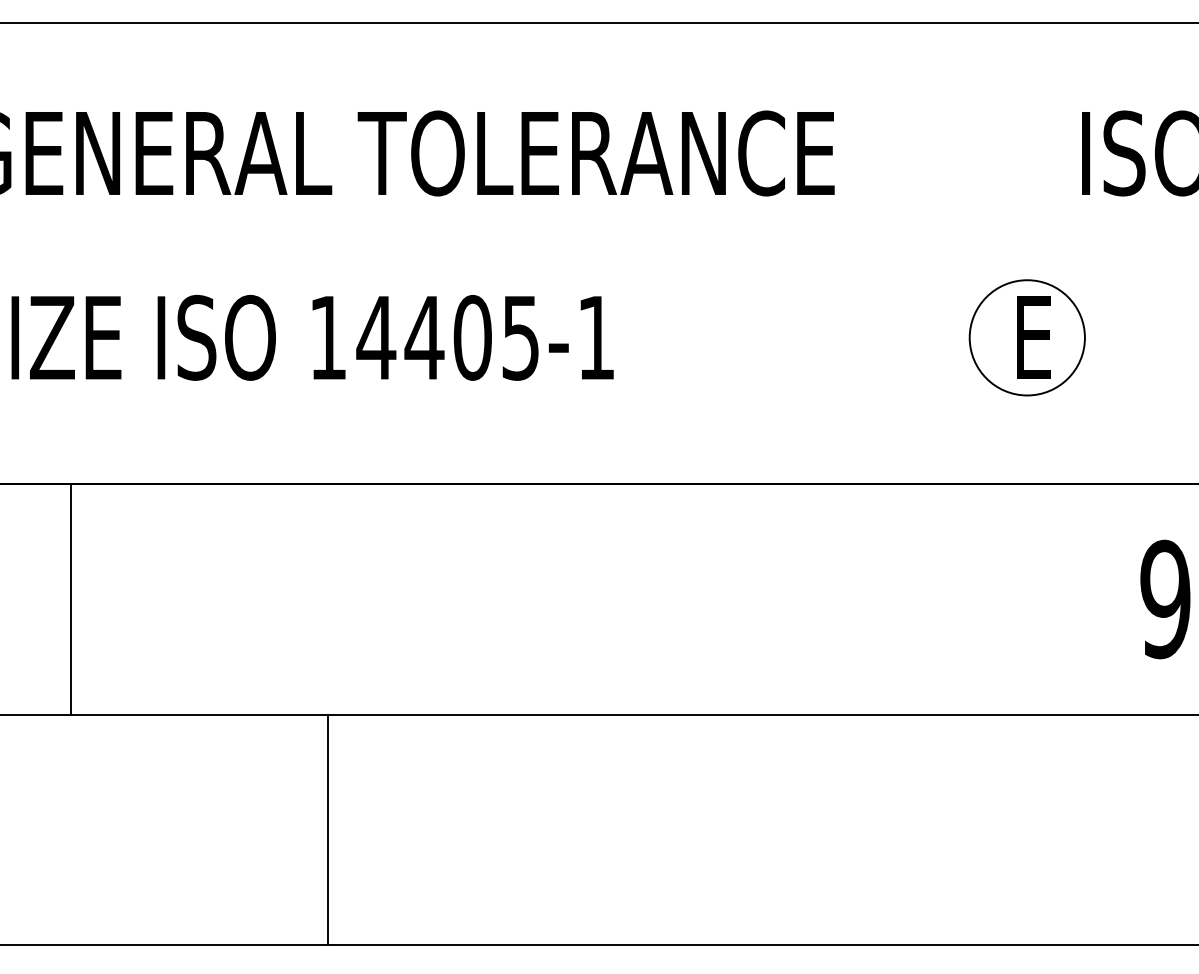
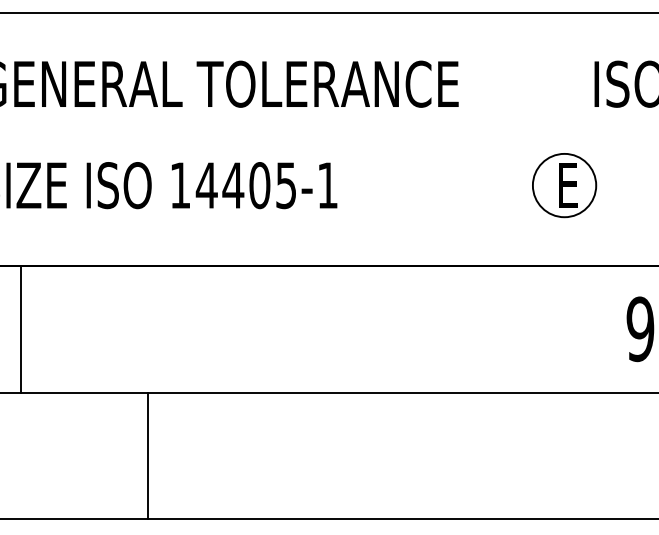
line: (69, 598) -> (20, 328), moved
line: (328, 829) -> (147, 455), moved

